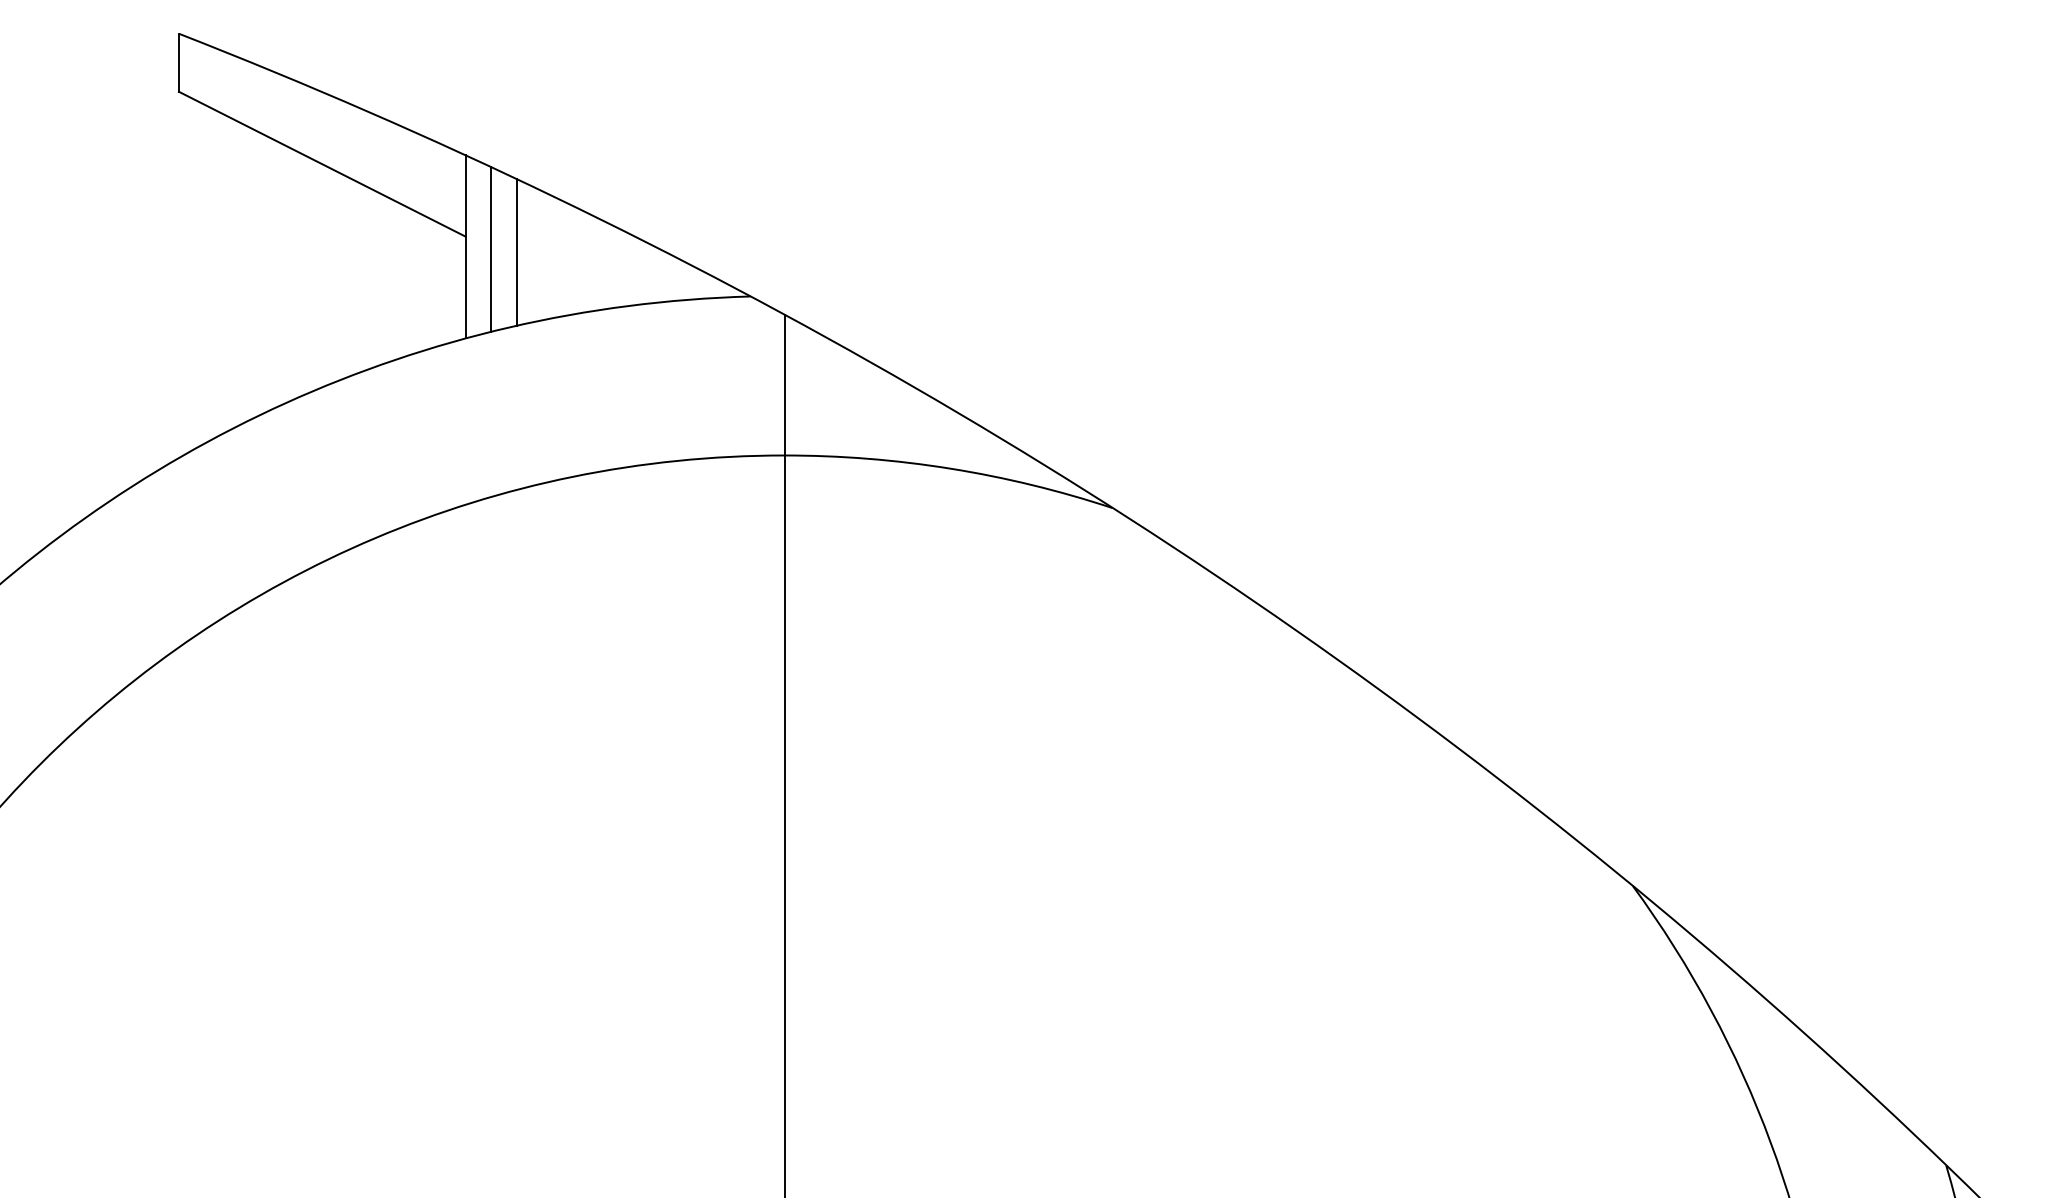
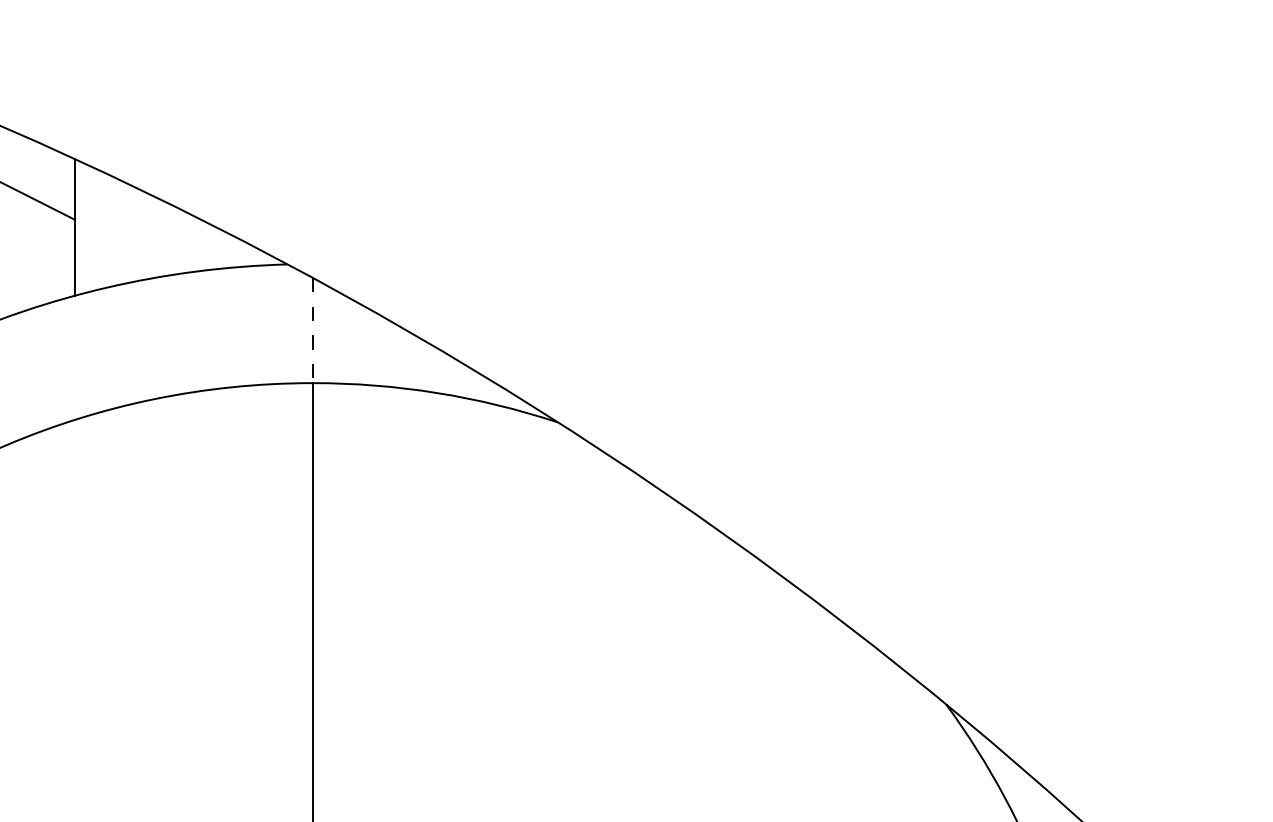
line: (491, 249) -> (94, 229), removed
line: (516, 252) -> (112, 231), removed
line: (784, 385) -> (312, 330), solid -> dashed

